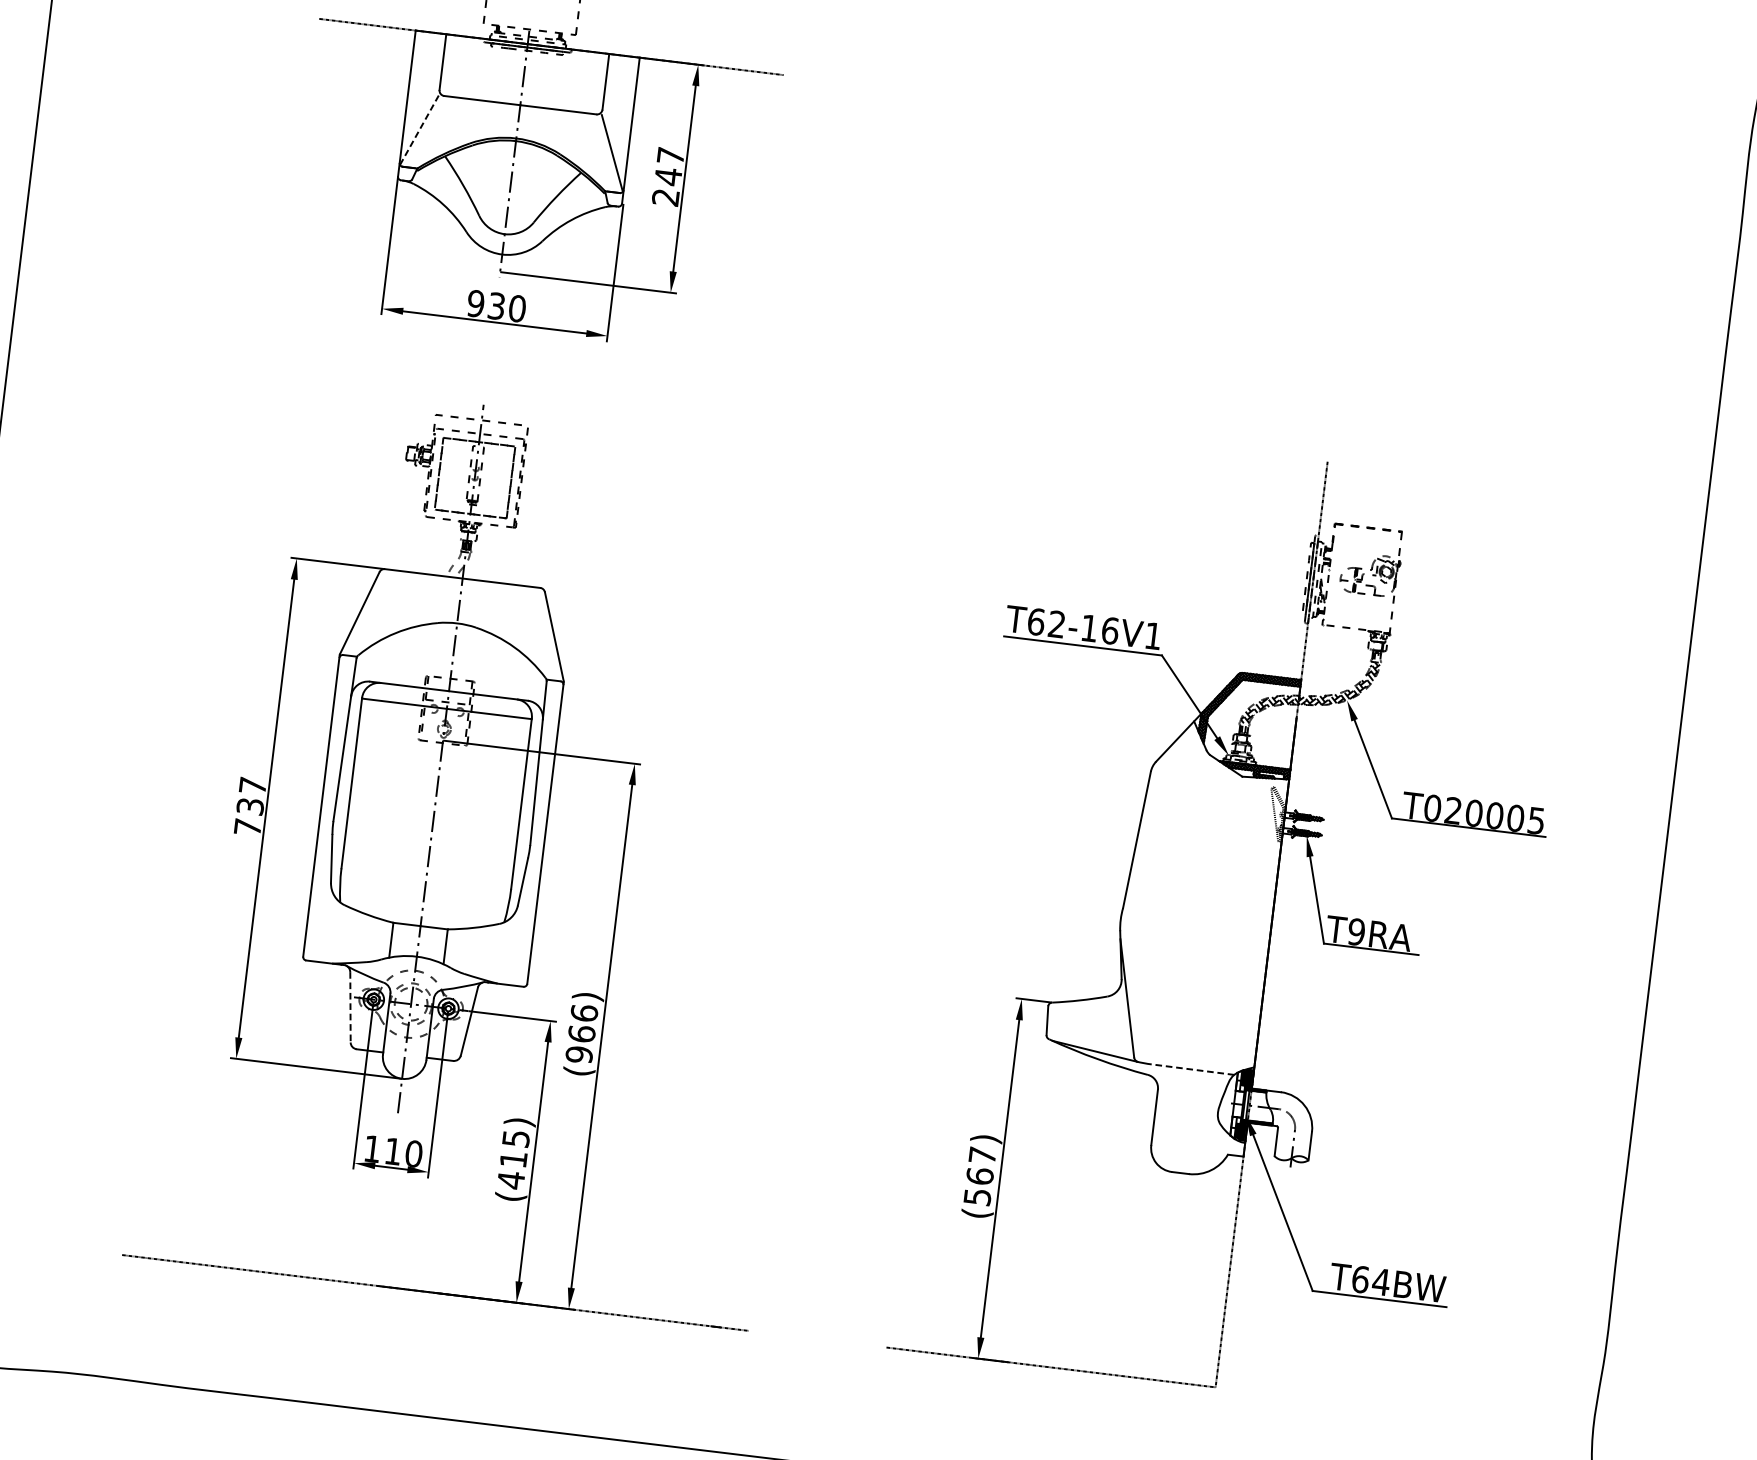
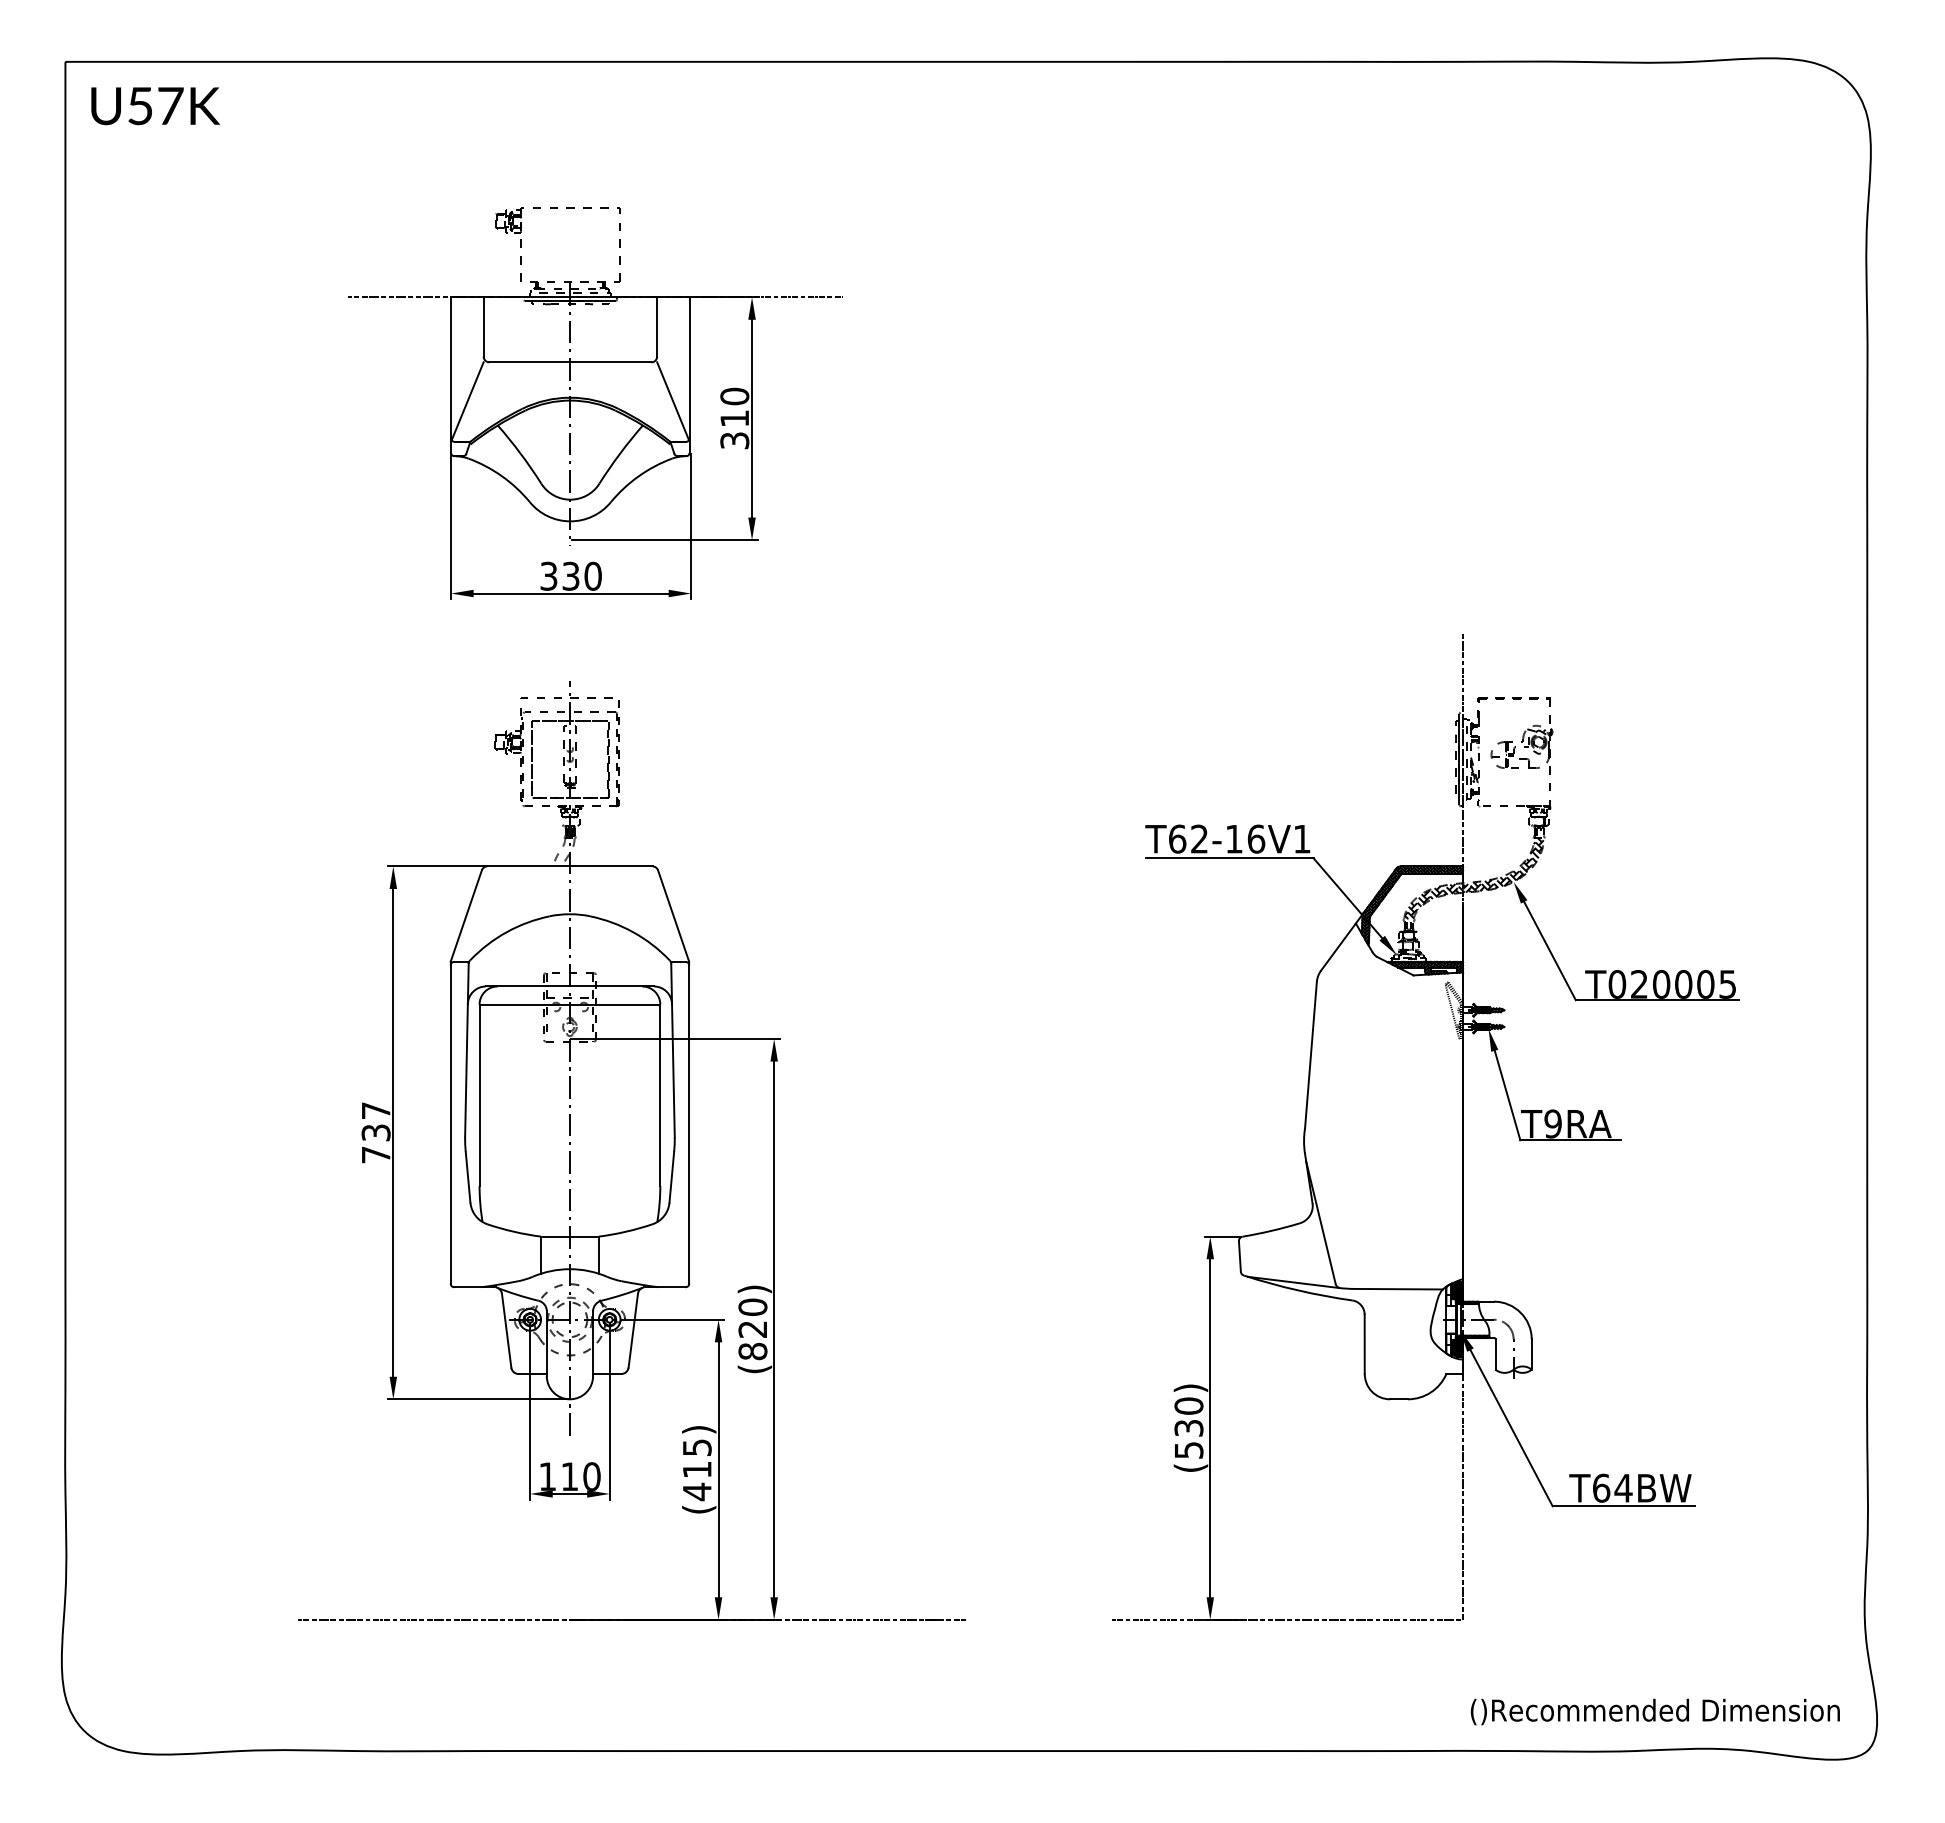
line: (419, 129) -> (467, 400), dashed -> solid
text: (668, 176) -> (734, 418), 247 -> 310
text: (475, 302) -> (548, 575), 930 -> 330
line: (350, 1007) -> (506, 1331), dashed -> solid
text: (581, 1034) -> (752, 1329), (966) -> (820)
line: (1192, 1069) -> (1398, 1289), dashed -> solid
text: (980, 1165) -> (1188, 1416), (567) -> (530)

